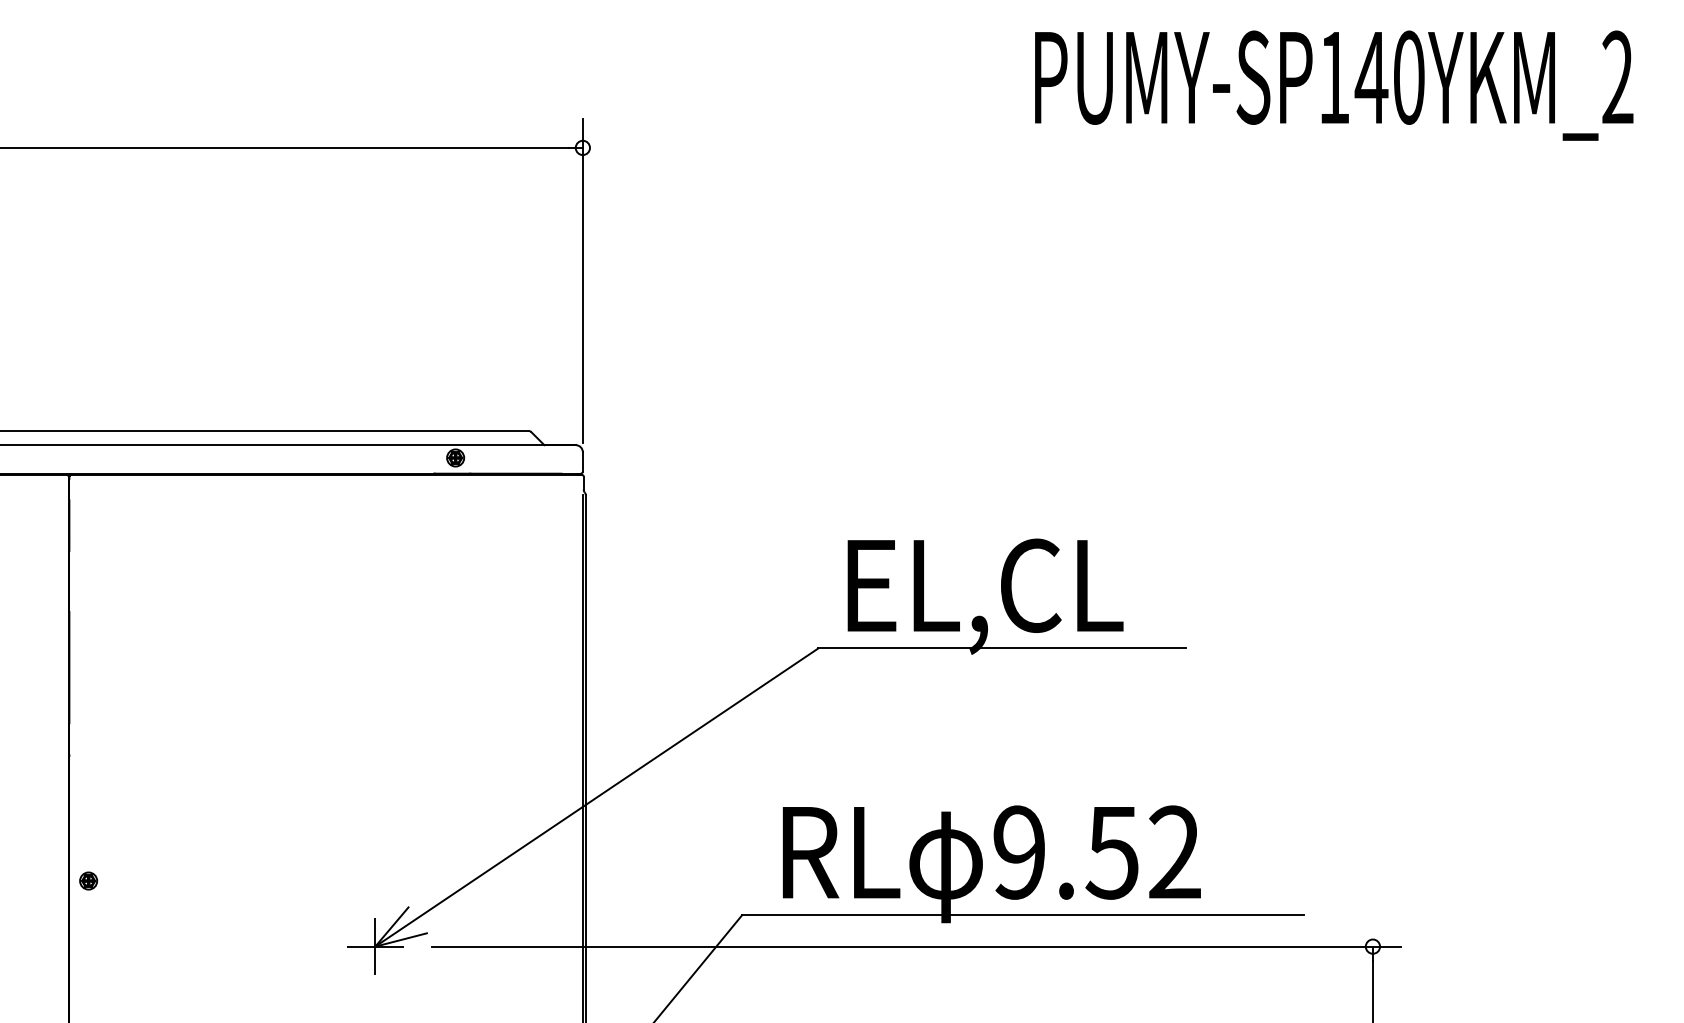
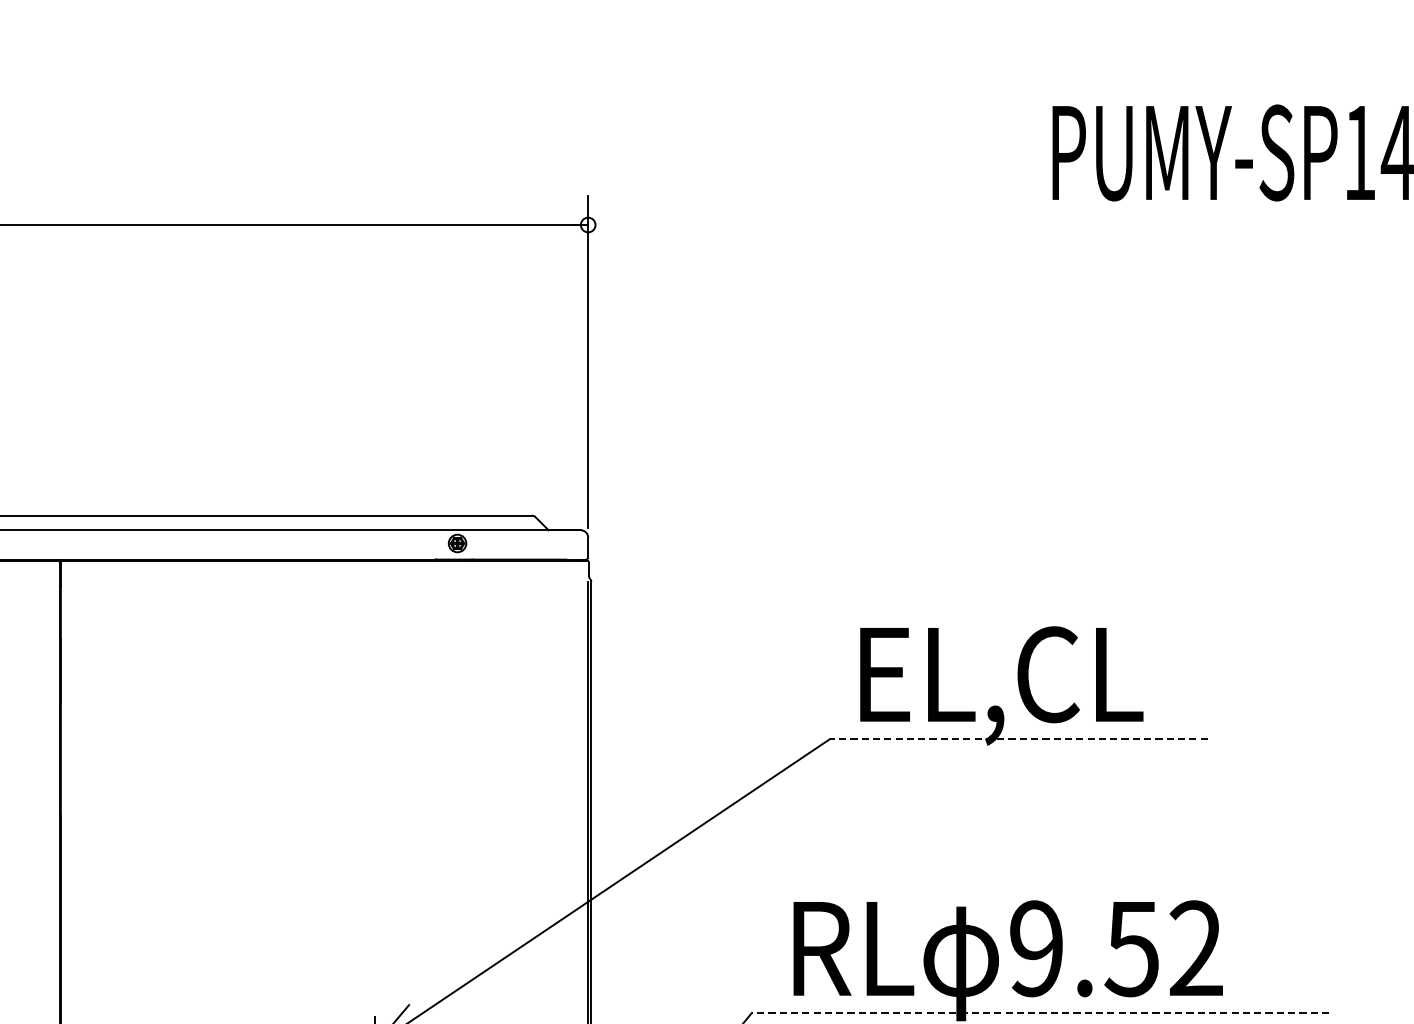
line: (1002, 648) -> (1019, 739), solid -> dashed
part: (88, 880) -> (80, 977), removed
line: (1022, 915) -> (1039, 1013), solid -> dashed

